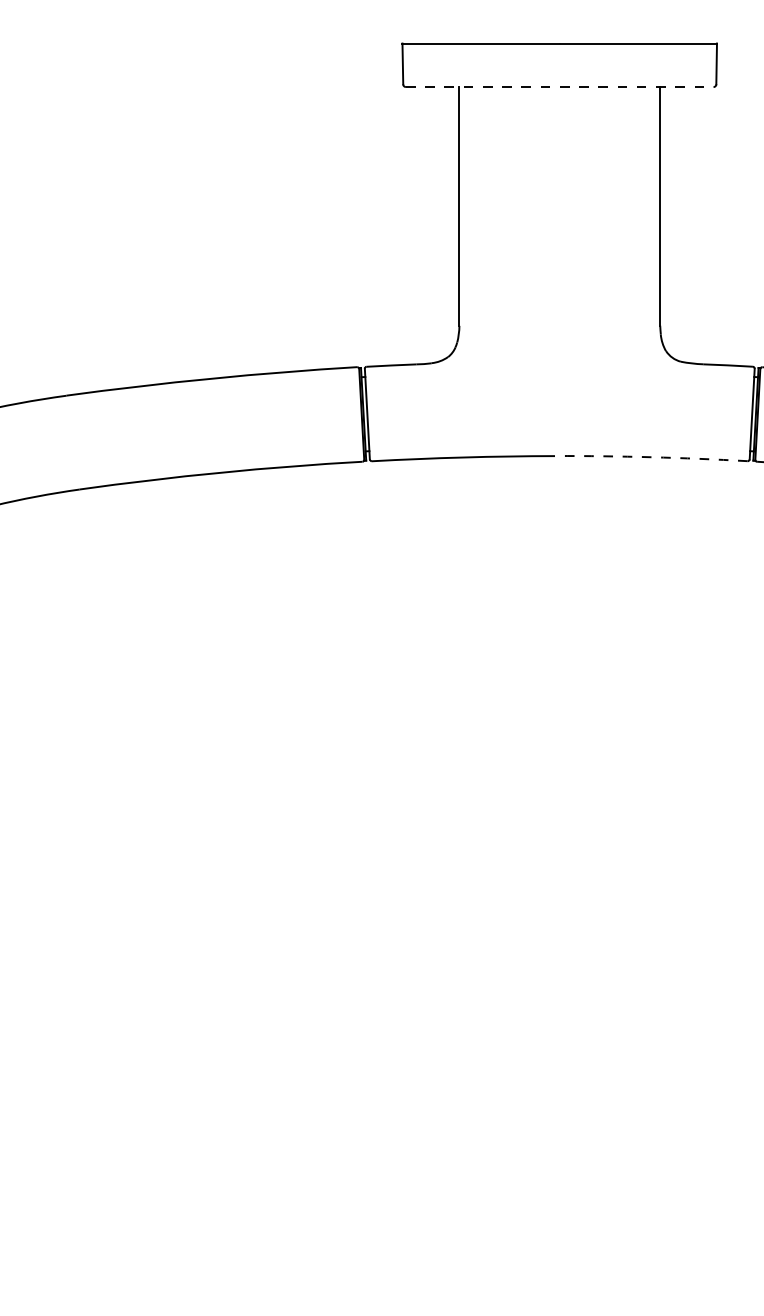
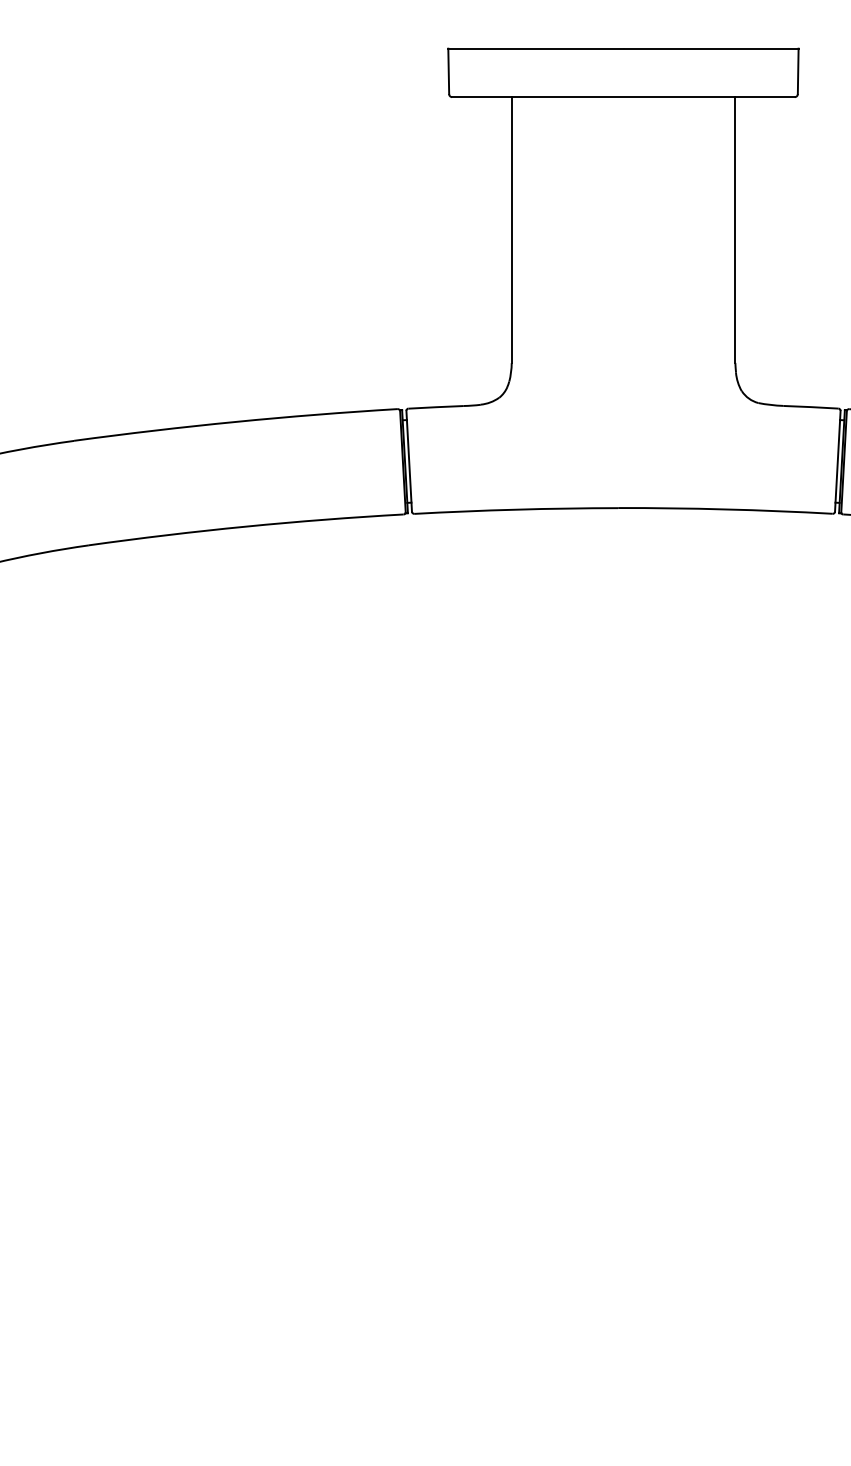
line: (559, 87) -> (623, 97), dashed -> solid
arc: (651, 457) -> (725, 509), dashed -> solid

